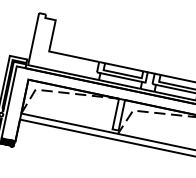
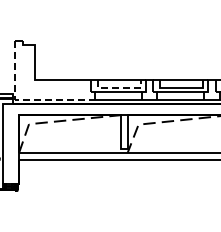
line: (37, 66) -> (25, 99), solid -> dashed
line: (123, 73) -> (119, 87), solid -> dashed

